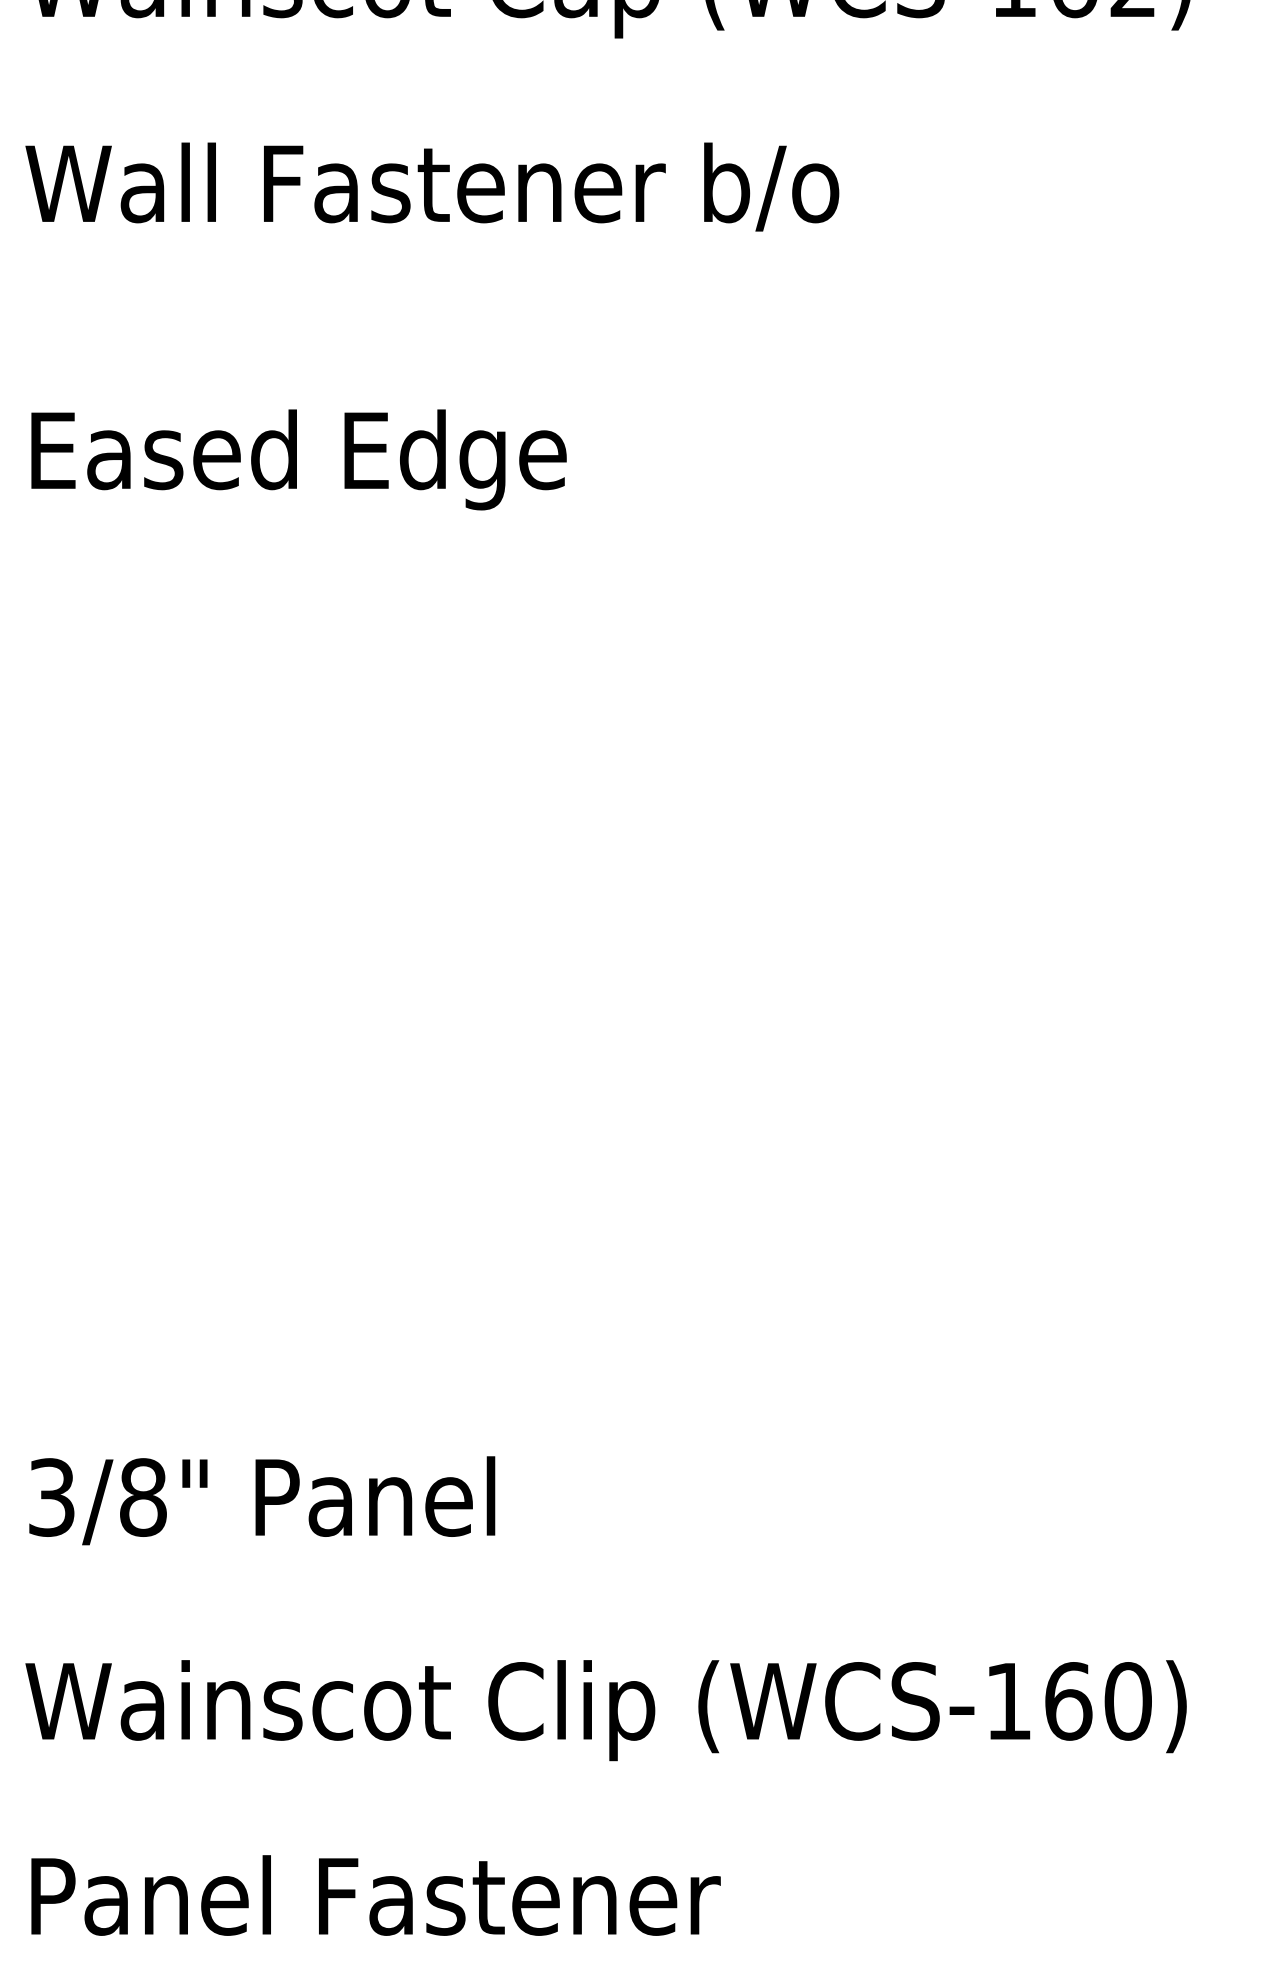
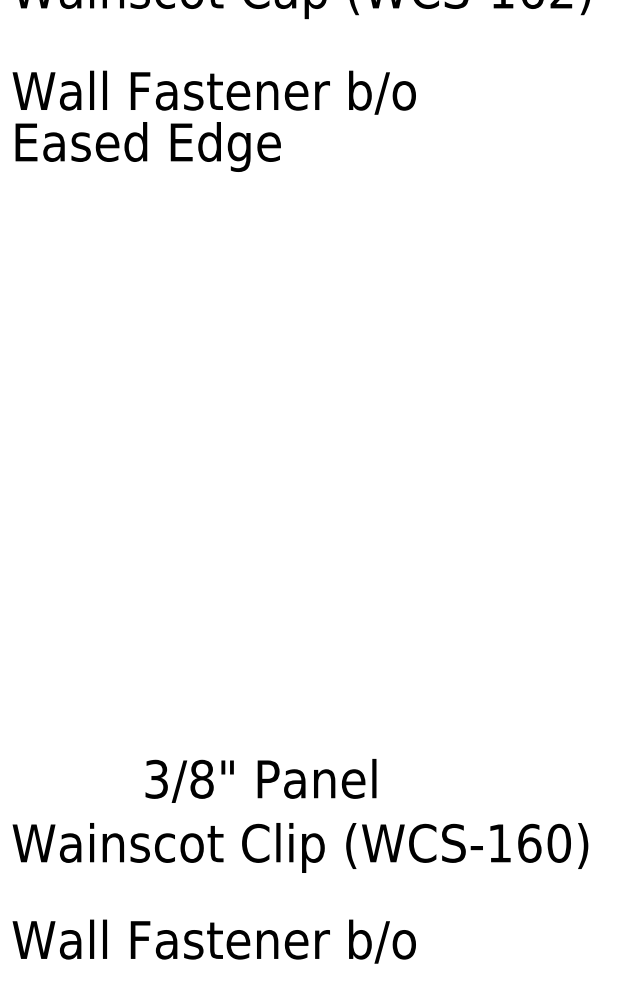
text: (297, 458) -> (147, 146), moved
text: (261, 1499) -> (260, 780), moved
text: (430, 1899) -> (213, 941), Panel Fastener -> Wall Fastener b/o

